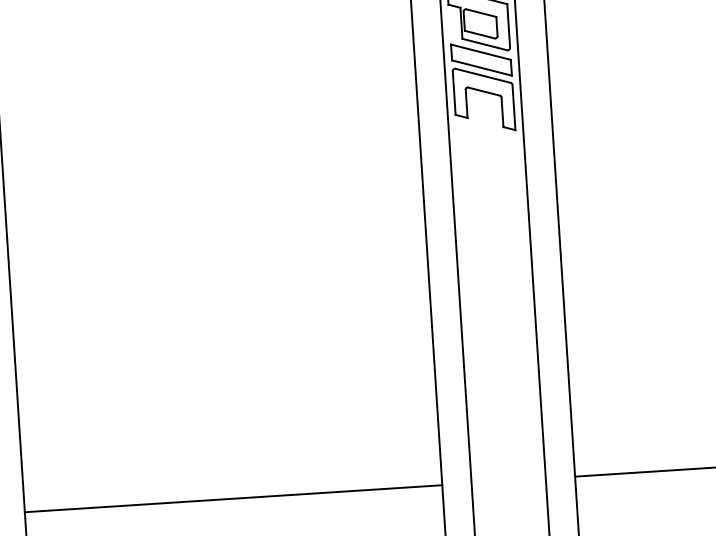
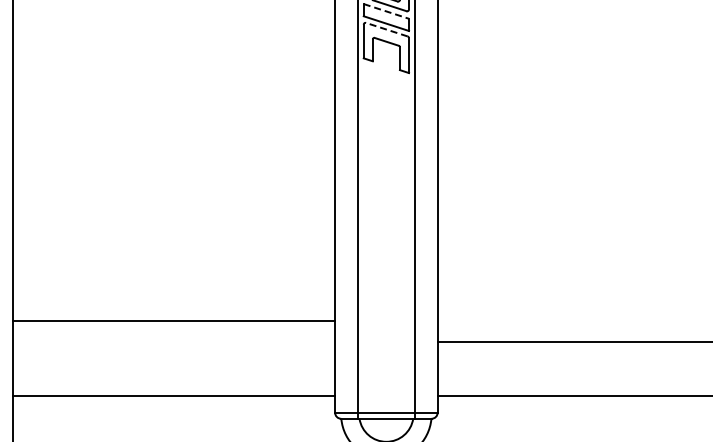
line: (481, 52) -> (386, 11), solid -> dashed
line: (482, 75) -> (386, 29), solid -> dashed
line: (232, 498) -> (173, 321), moved

